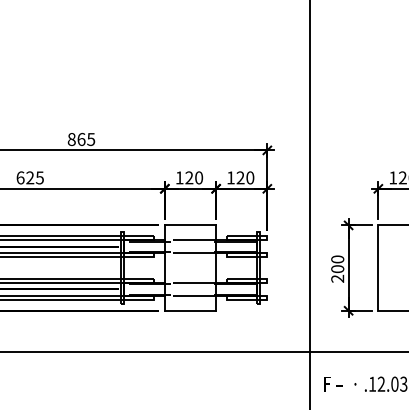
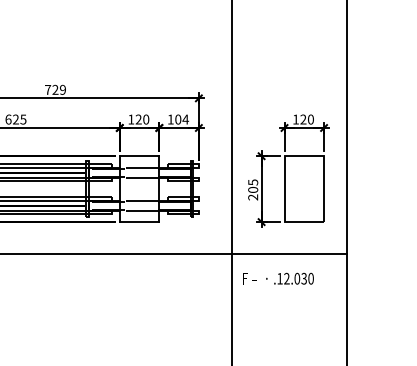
text: (81, 138) -> (55, 89), 865 -> 729
text: (246, 177) -> (182, 119), 120 -> 104
text: (338, 259) -> (253, 182), 200 -> 205

